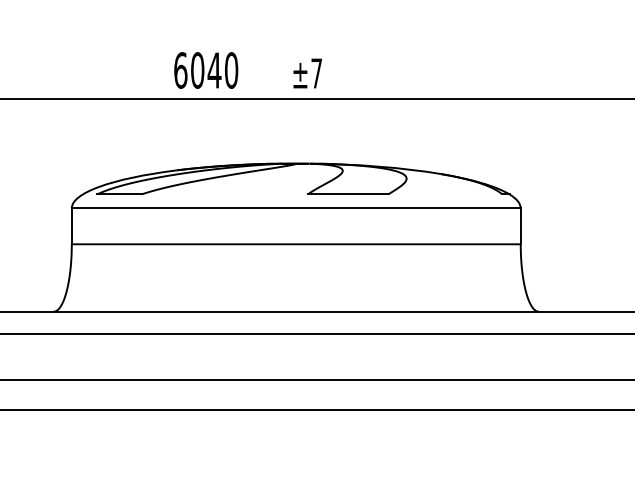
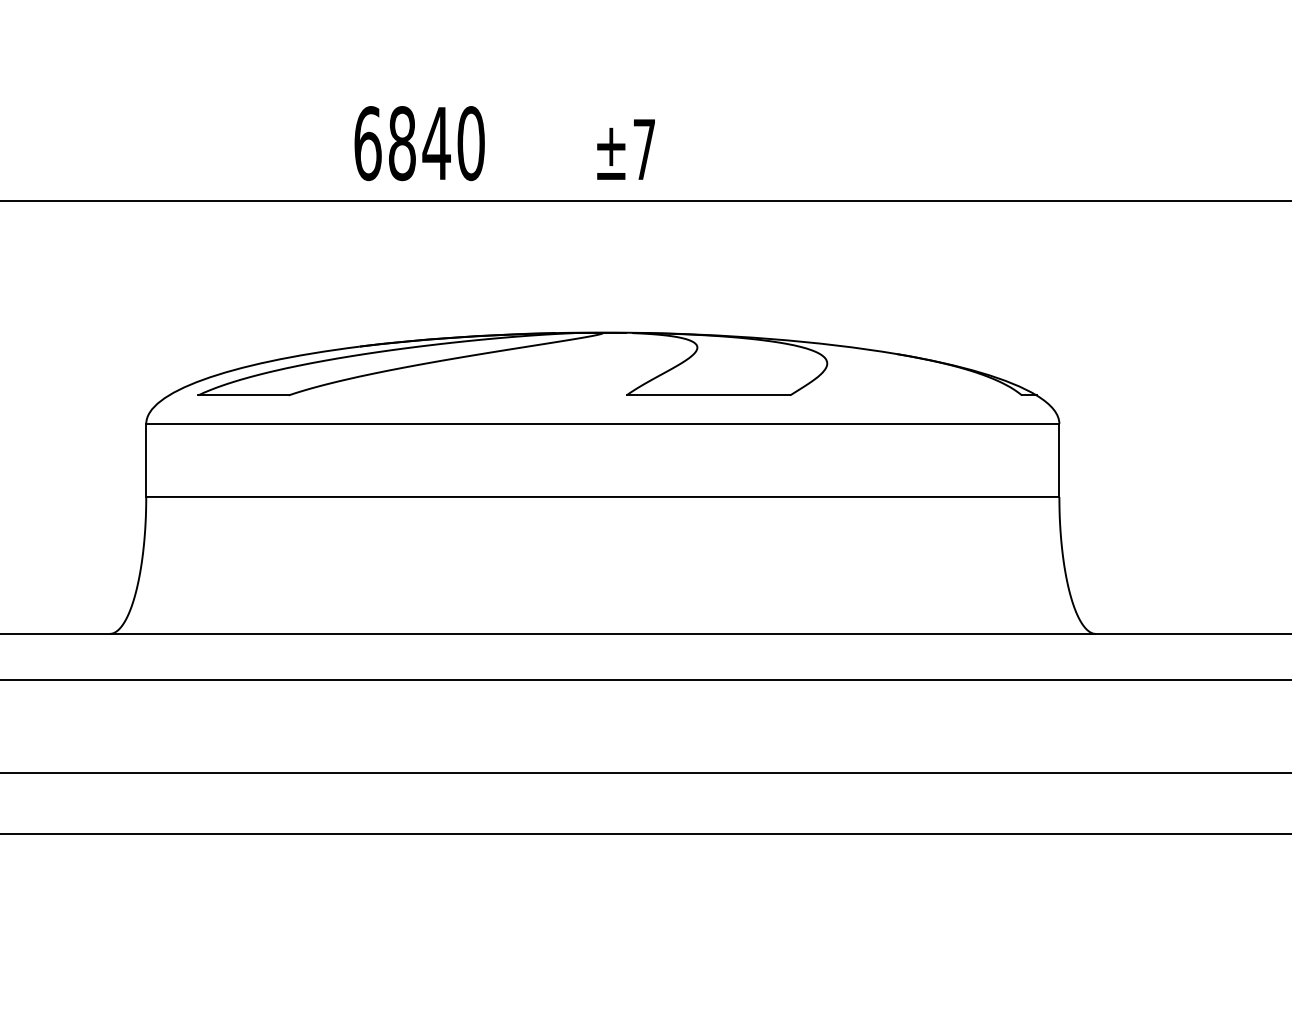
text: (197, 70) -> (401, 143), 6040 -> 6840

